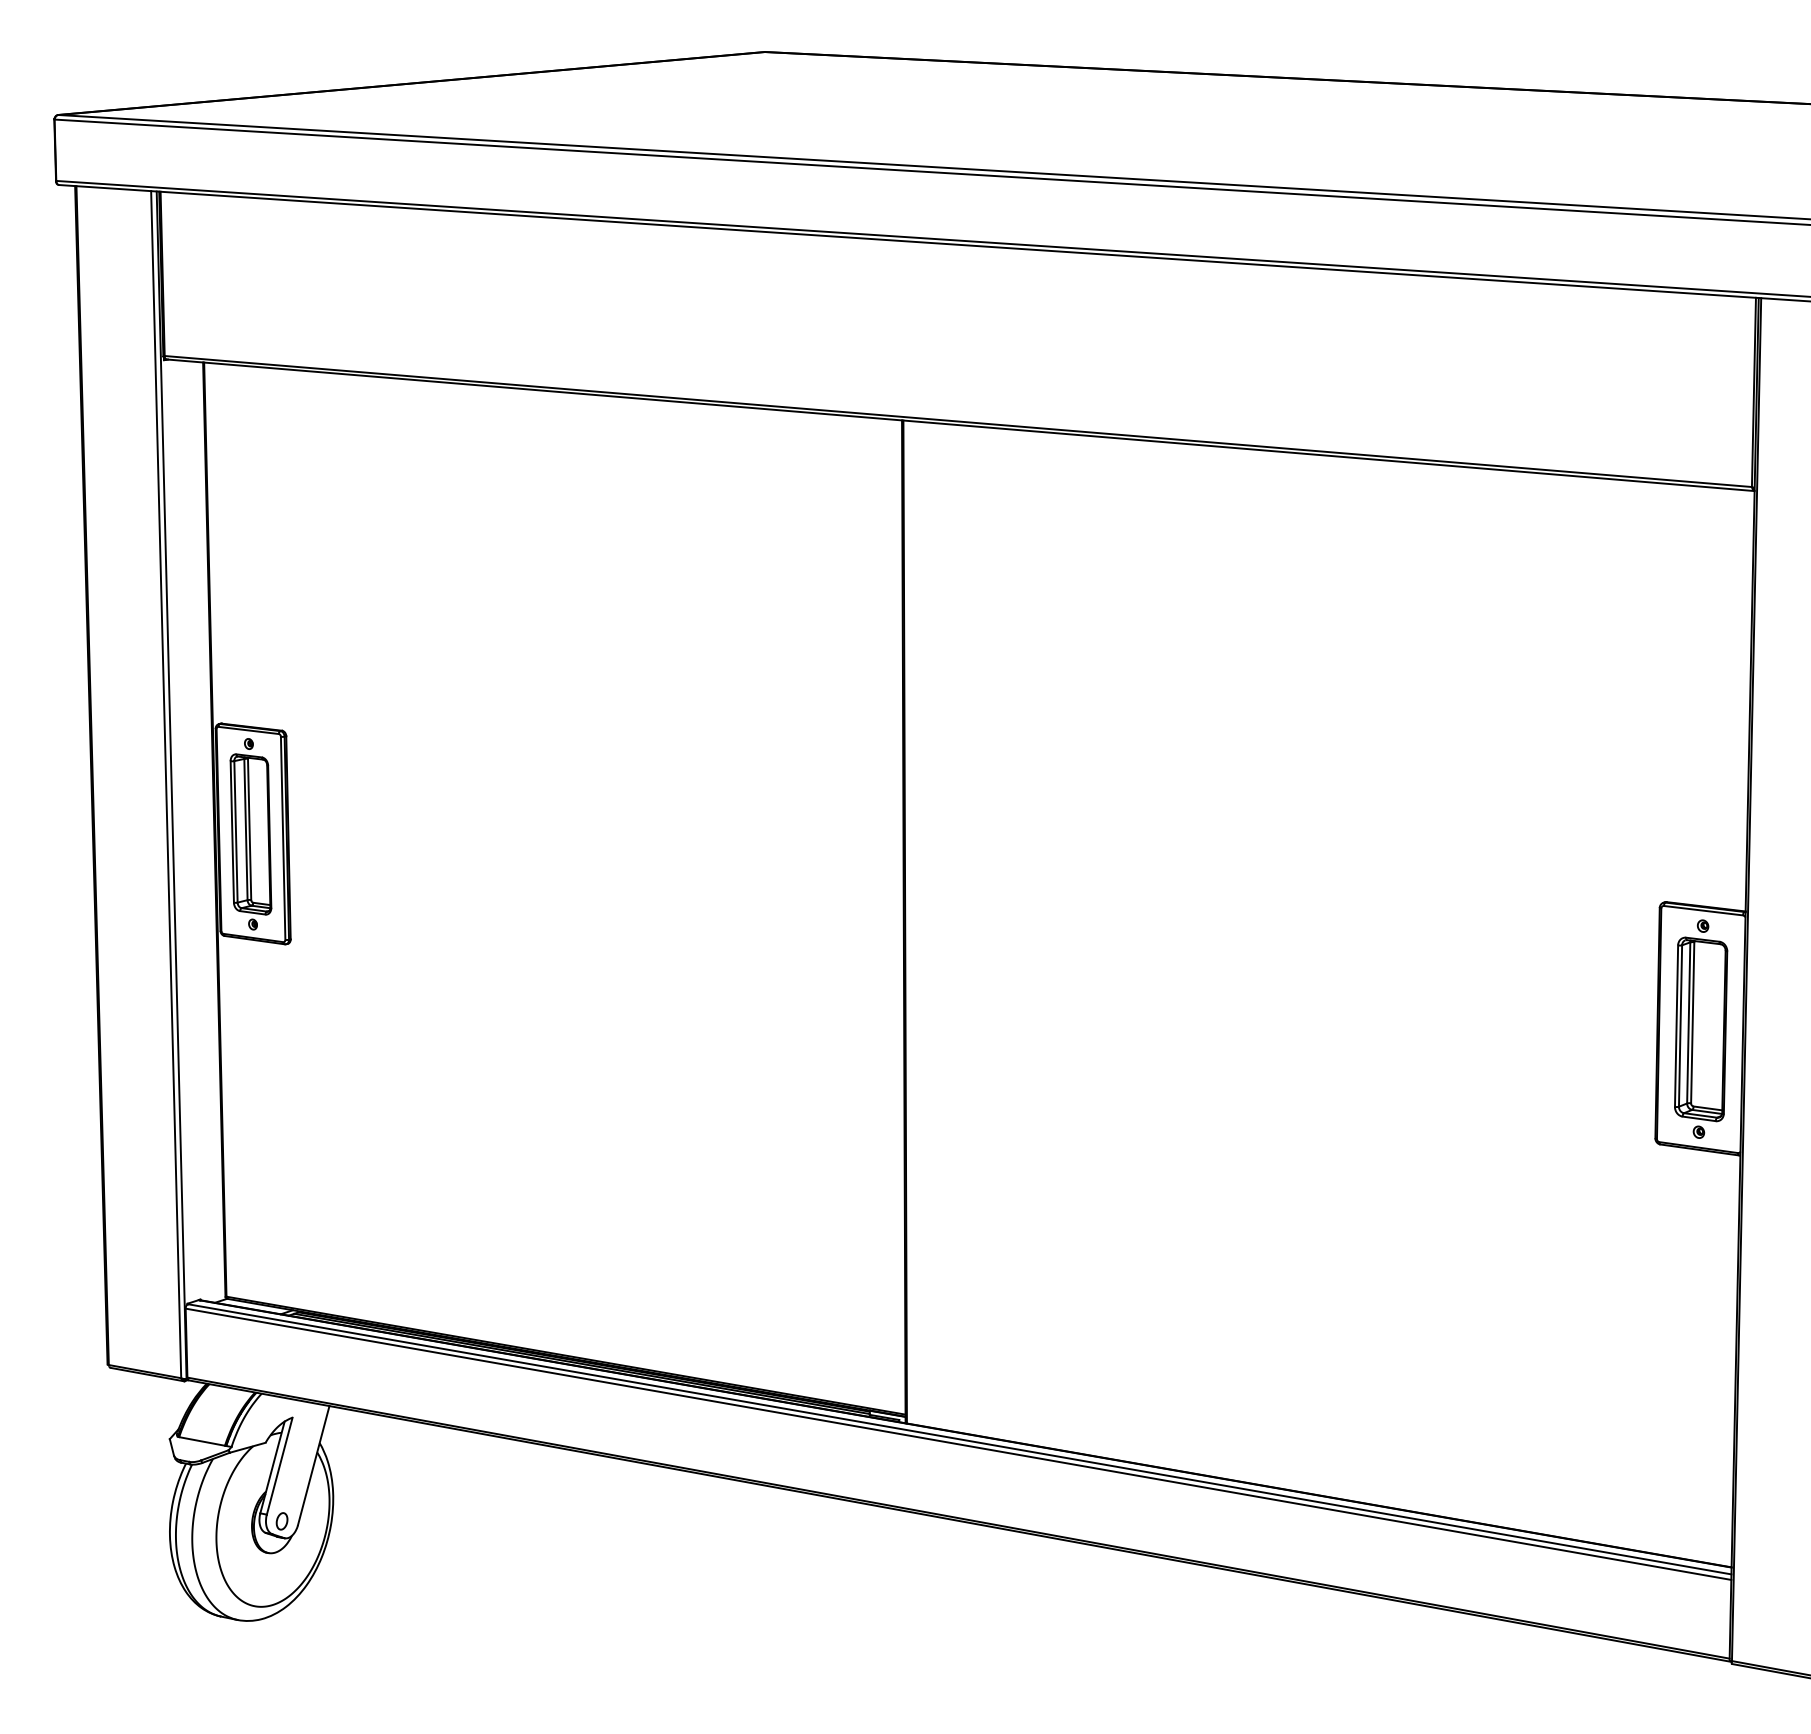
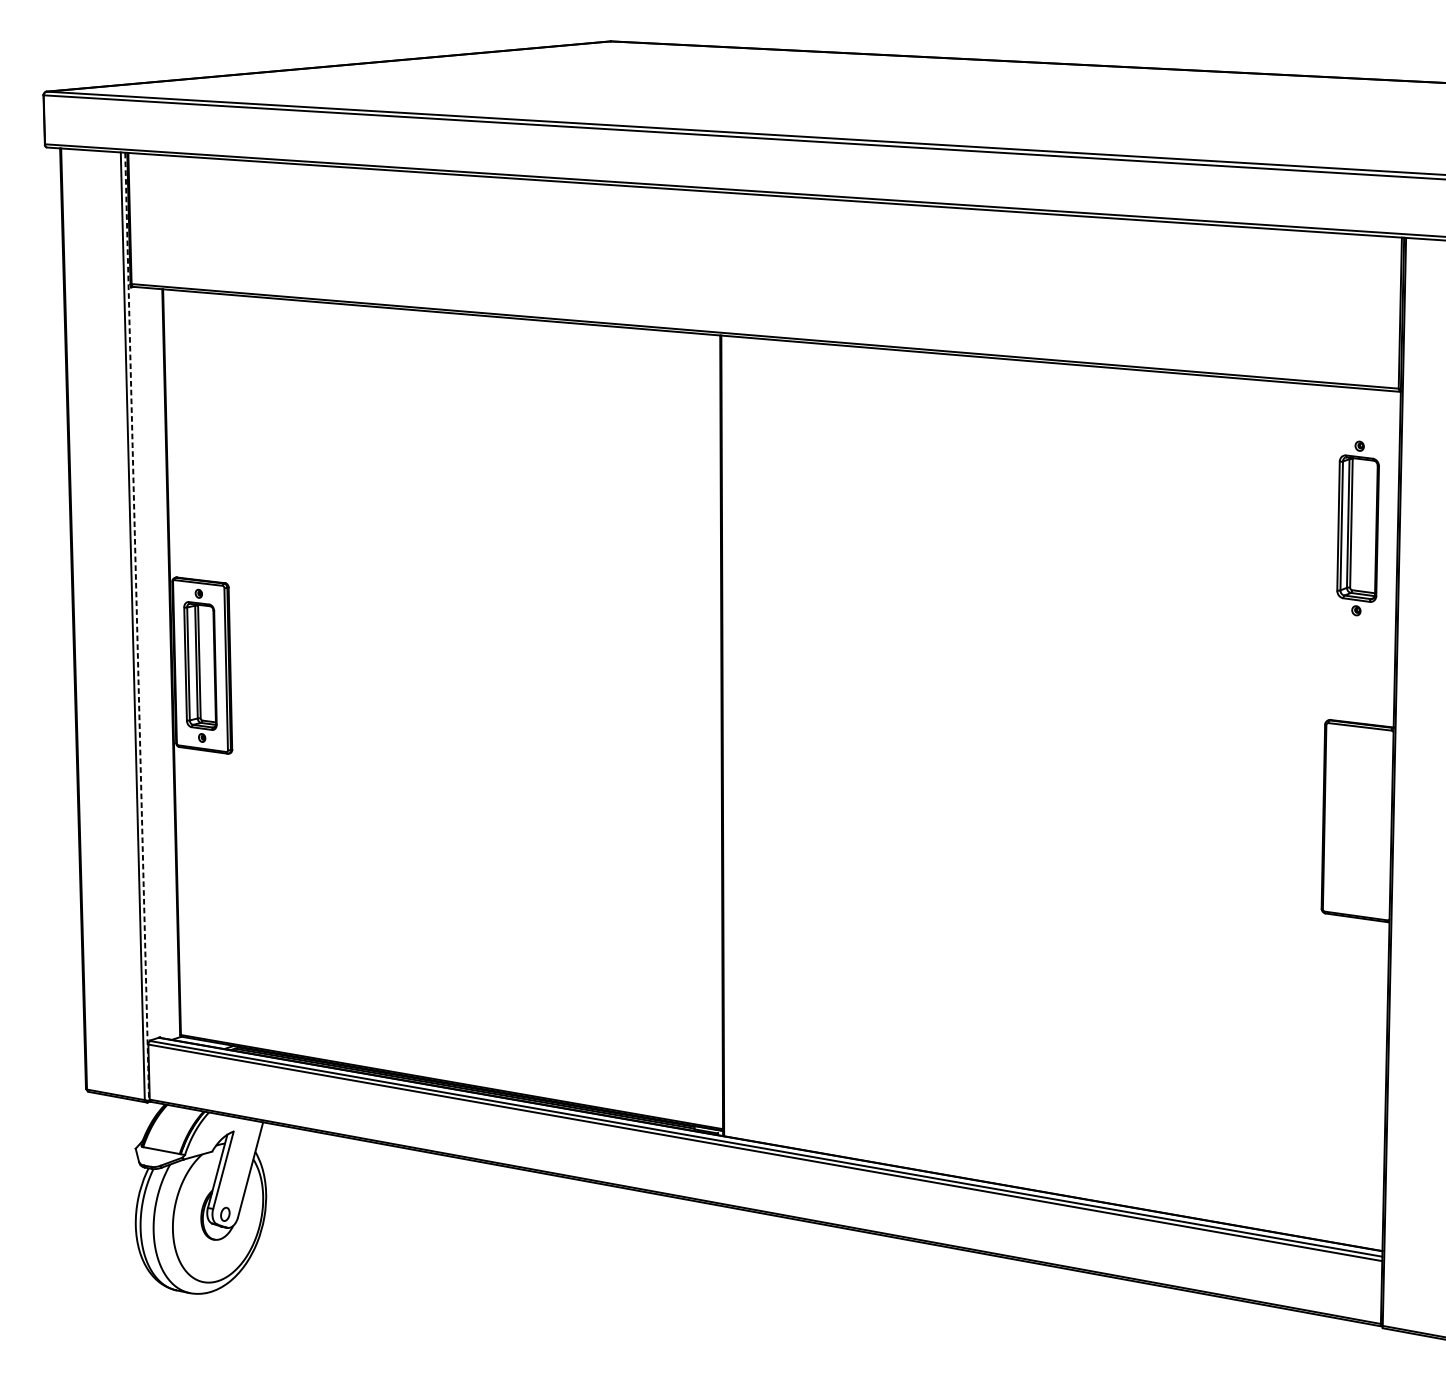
line: (171, 785) -> (137, 626), solid -> dashed
part: (1701, 1028) -> (1358, 527), moved

